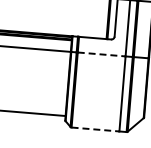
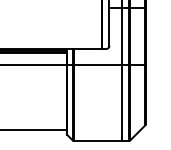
line: (102, 54) -> (98, 64), dashed -> solid
line: (96, 129) -> (98, 140), dashed -> solid

